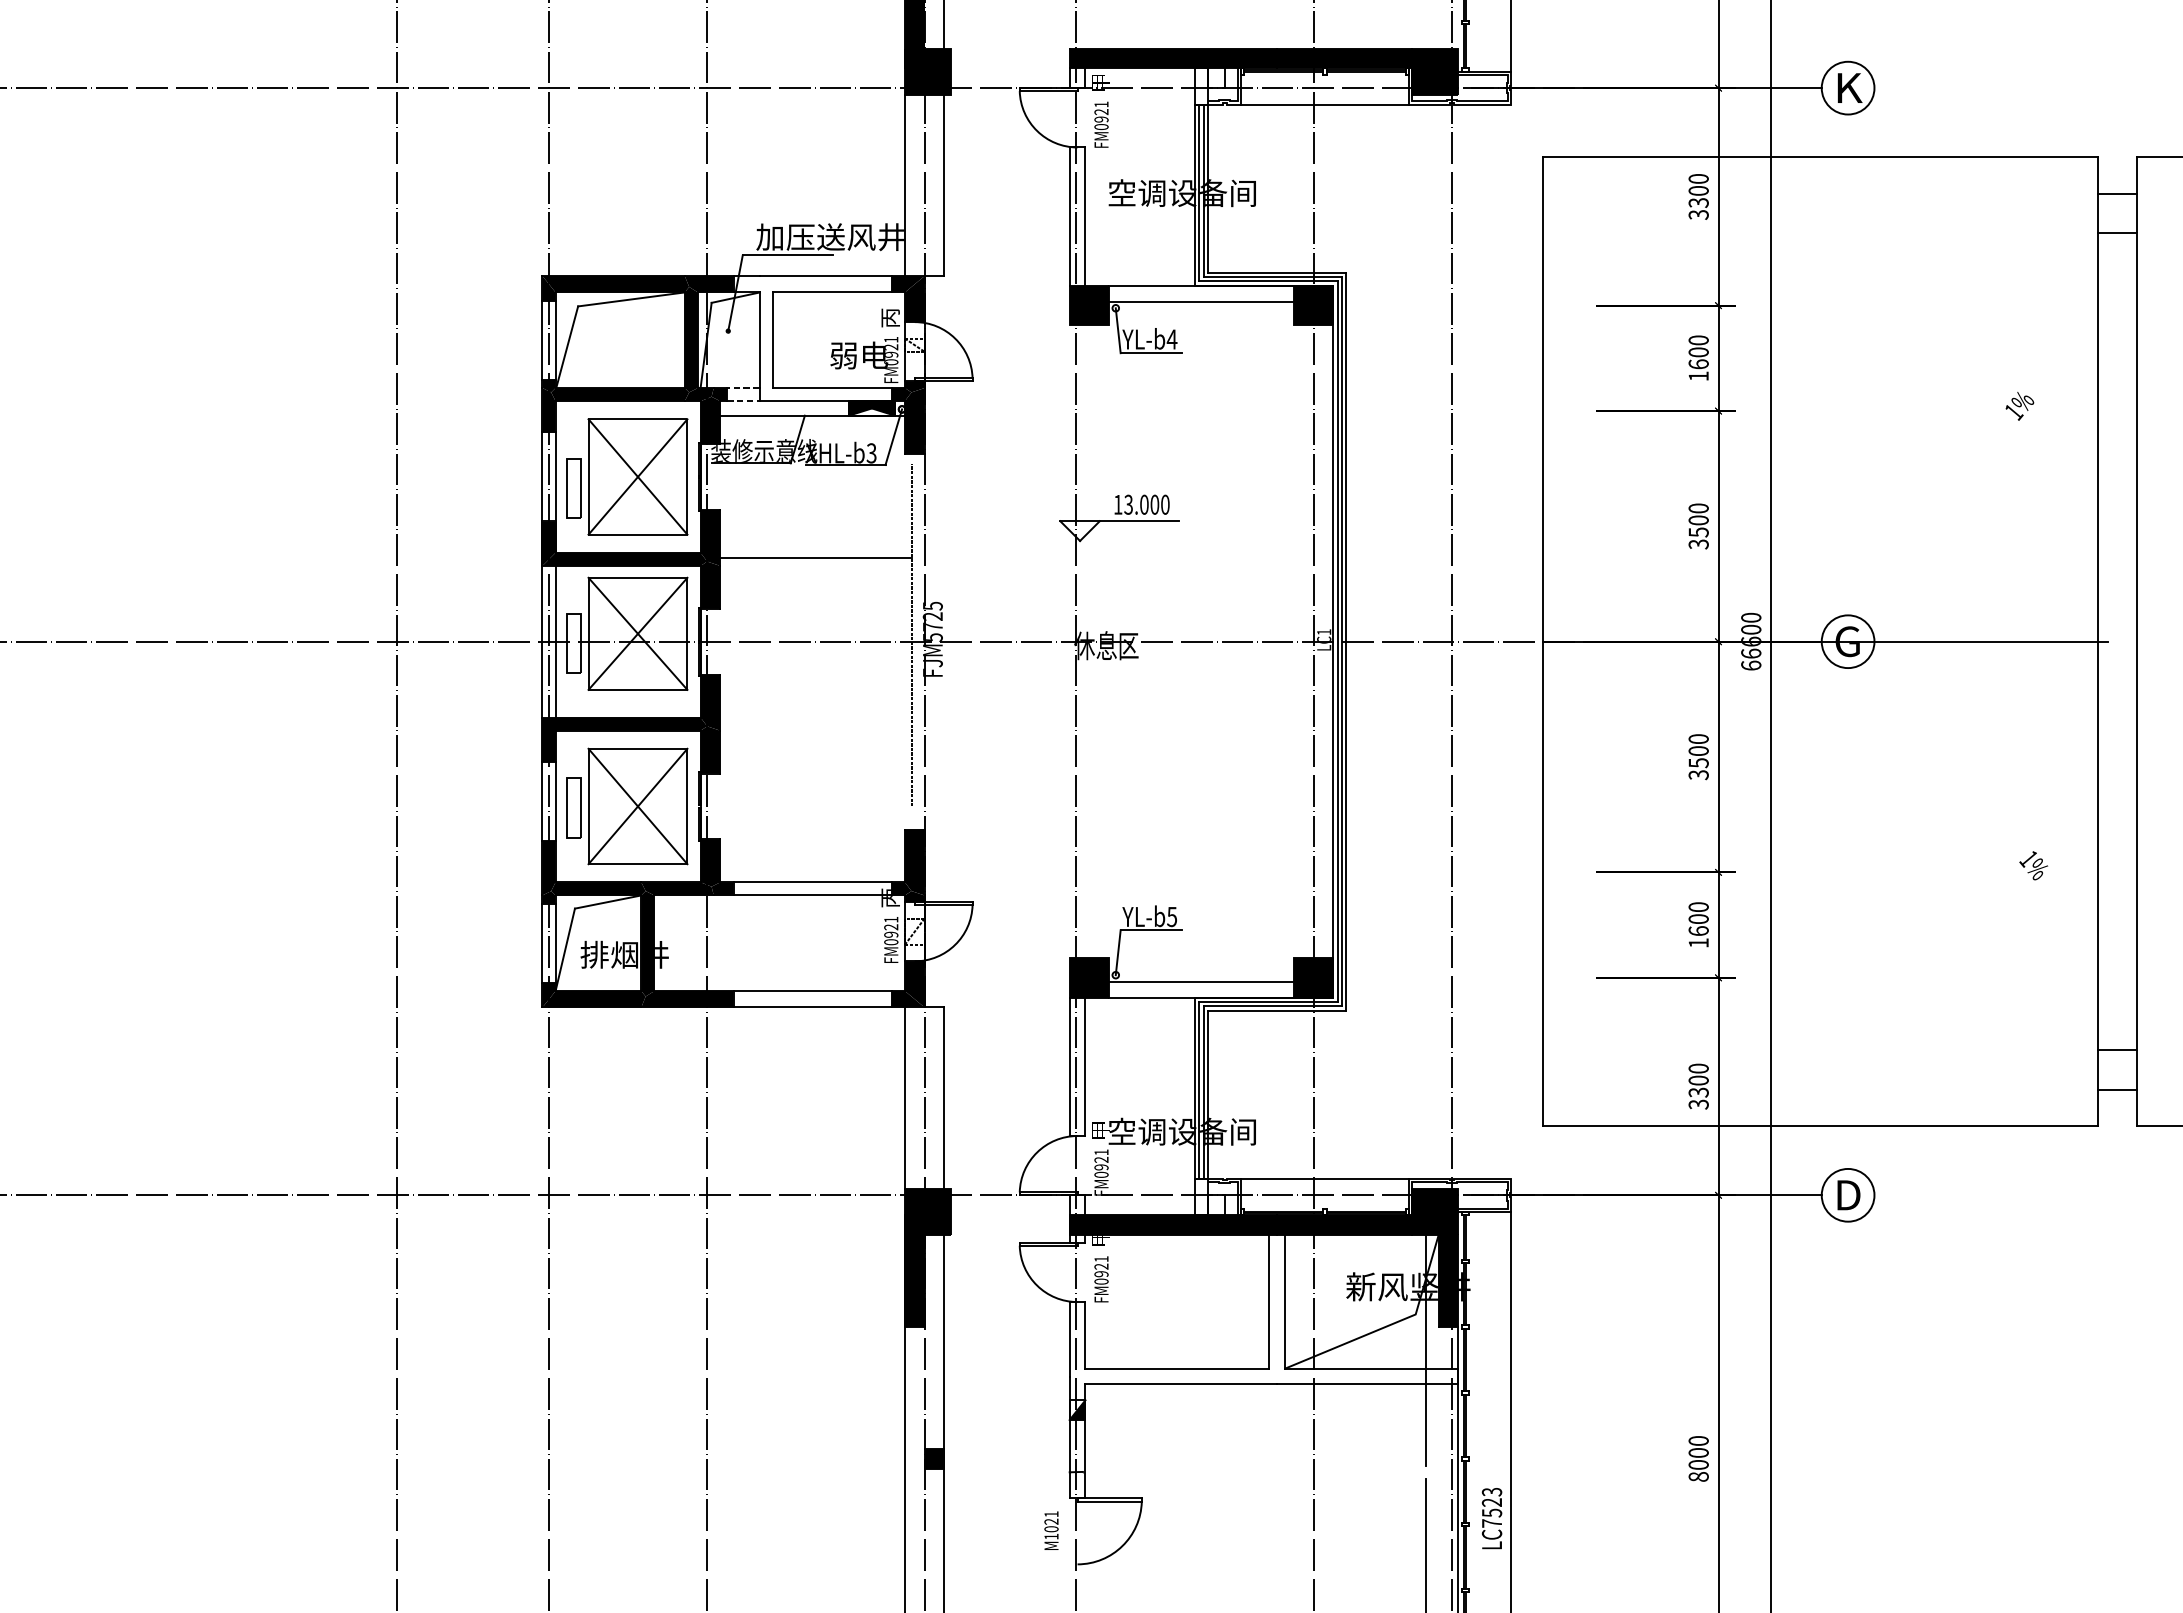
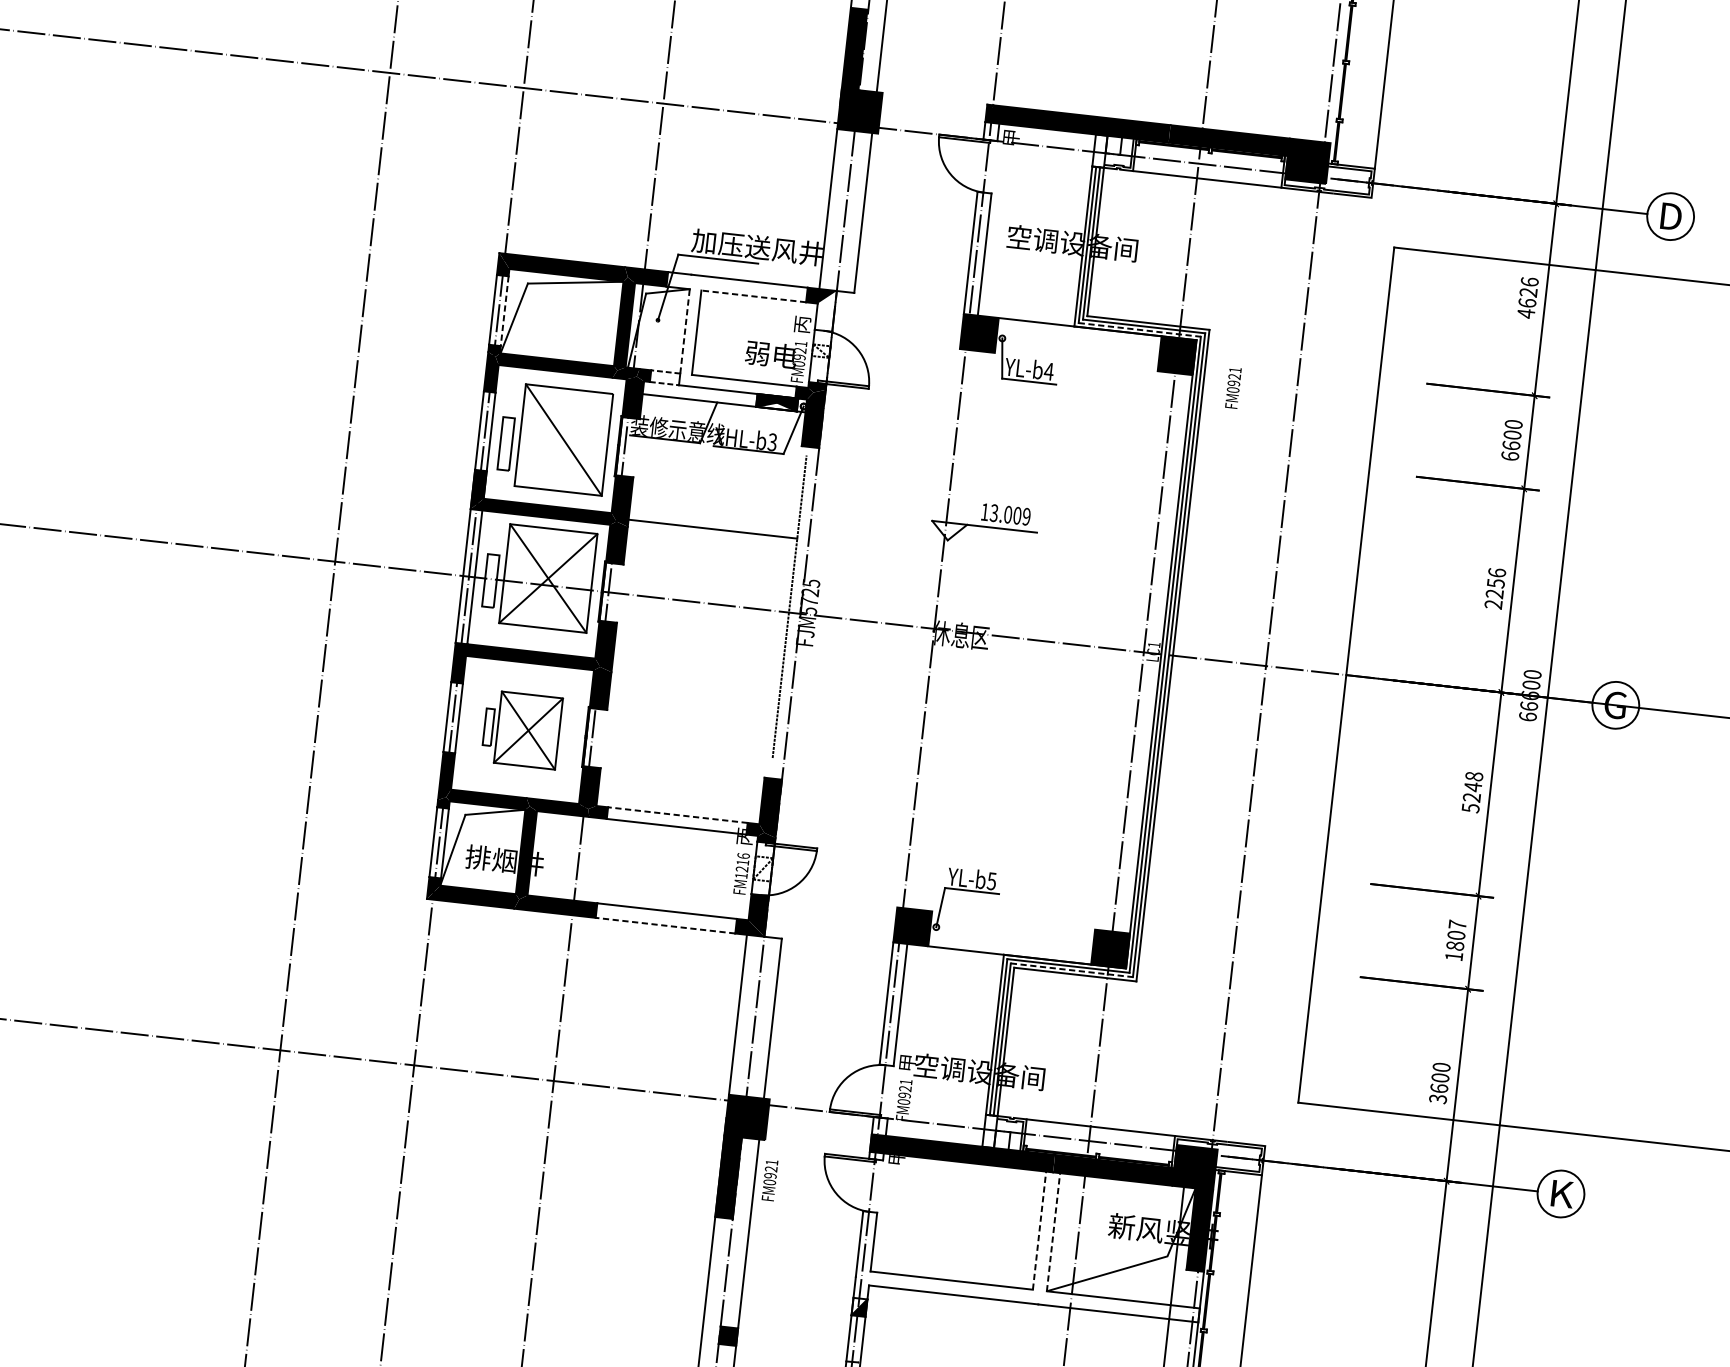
text: (1849, 87) -> (1671, 216), K -> D
text: (1101, 124) -> (1233, 387), moved
text: (1698, 196) -> (1527, 297), 3300 -> 4626
line: (1268, 281) -> (1139, 329), solid -> dashed
line: (831, 292) -> (752, 296), solid -> dashed
fill: (914, 298) -> (825, 309), removed
line: (1201, 301) -> (1078, 340), removed
line: (555, 340) -> (504, 311), solid -> dashed
line: (759, 340) -> (684, 331), solid -> dashed
text: (1698, 376) -> (1510, 456), 1600 -> 6600
line: (637, 476) -> (563, 439), removed
text: (1165, 504) -> (1026, 516), 13.000 -> 13.009
text: (1698, 526) -> (1495, 588), 3500 -> 2256
text: (1698, 756) -> (1472, 791), 3500 -> 5248
part: (627, 806) -> (521, 729), size x0.7
line: (812, 882) -> (677, 815), solid -> dashed
text: (1698, 919) -> (1456, 935), 1600 -> 1807
text: (891, 930) -> (742, 865), FM0921 -> FM1216
line: (1201, 981) -> (1011, 941), removed
line: (1273, 1006) -> (1072, 970), solid -> dashed
line: (812, 1007) -> (665, 925), solid -> dashed
text: (1698, 1092) -> (1439, 1088), 3300 -> 3600
text: (1849, 1195) -> (1562, 1194), D -> K
text: (1101, 1279) -> (769, 1180), moved
line: (1269, 1301) -> (1039, 1230), solid -> dashed
line: (1285, 1301) -> (1053, 1232), solid -> dashed

